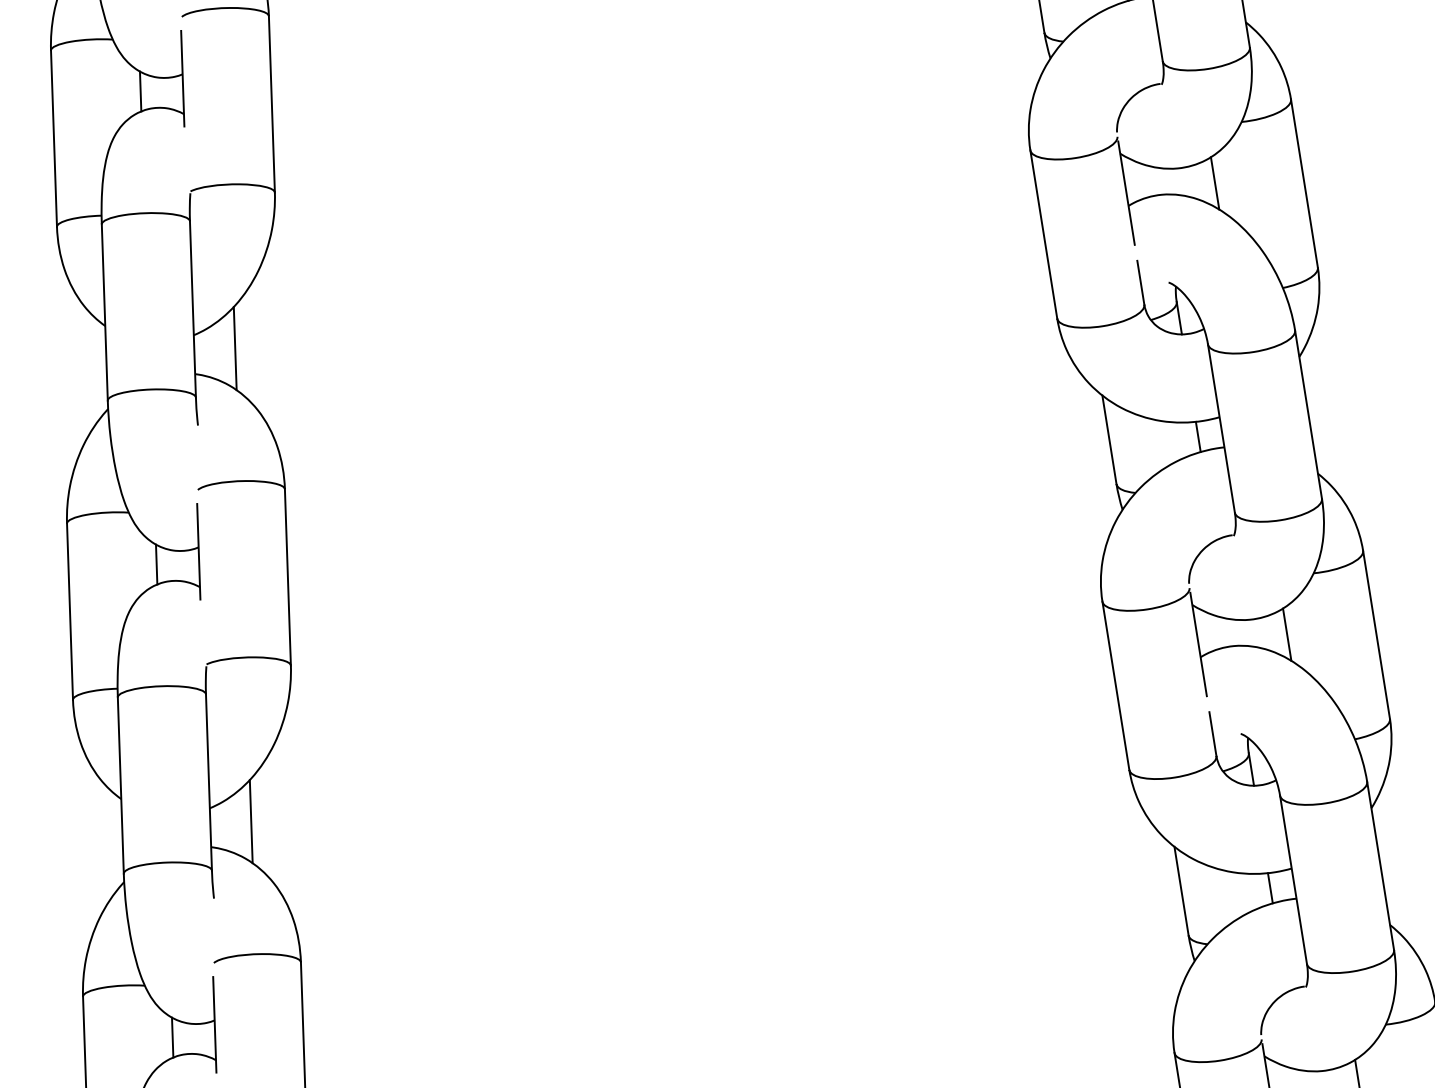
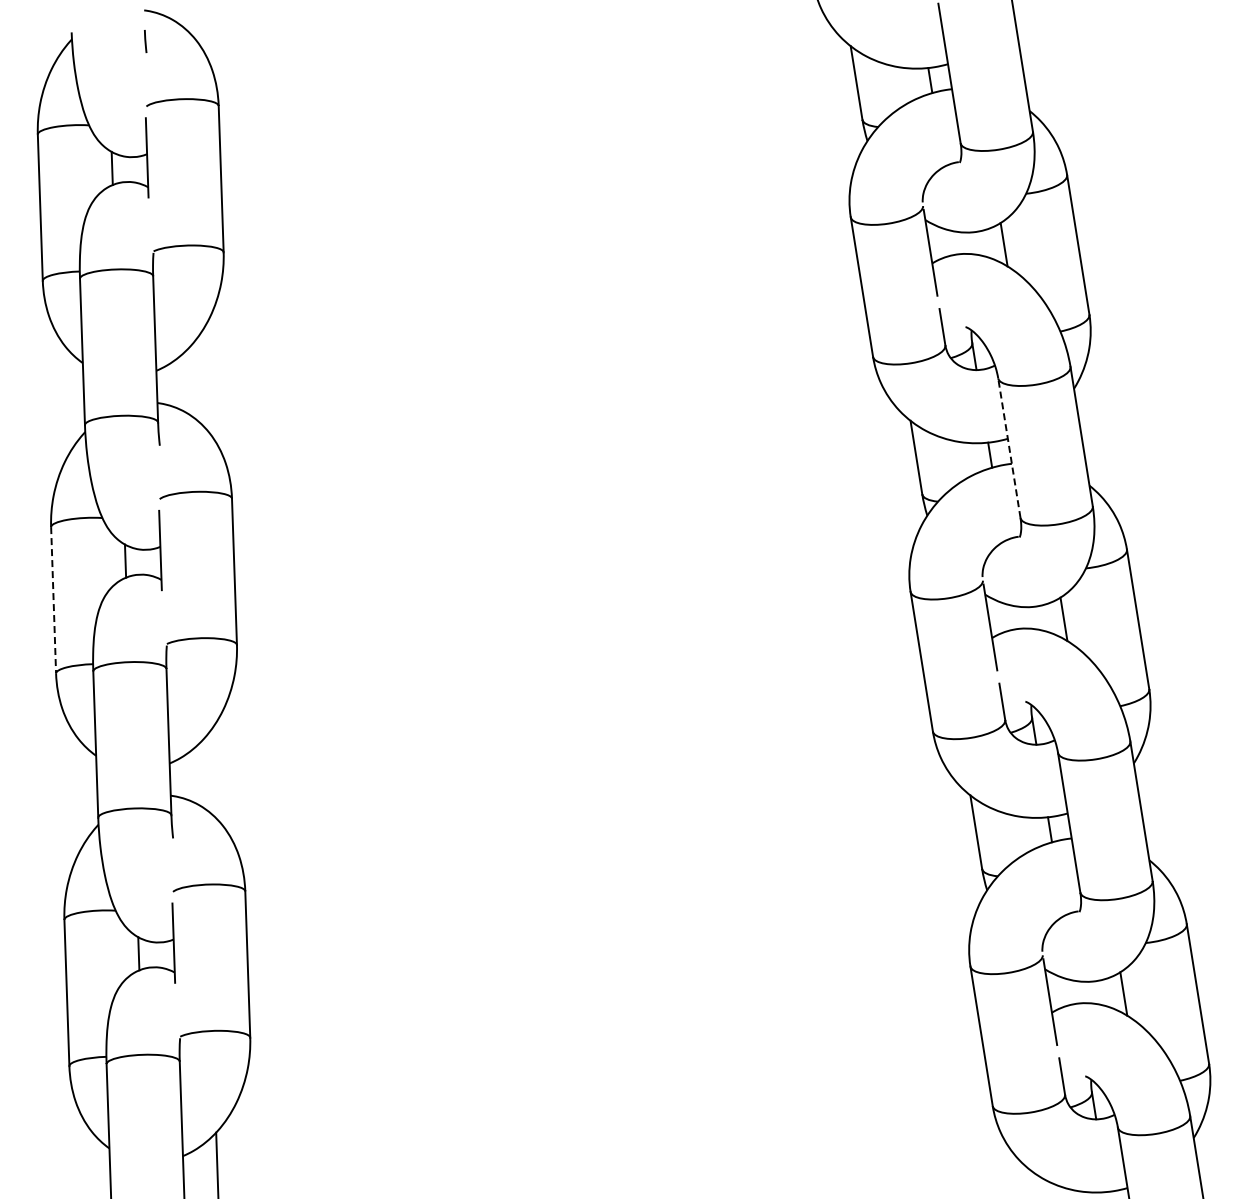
line: (234, 348) -> (190, 381), removed
line: (1221, 428) -> (1009, 448), solid -> dashed
line: (69, 611) -> (53, 600), solid -> dashed
line: (250, 821) -> (203, 774), removed

